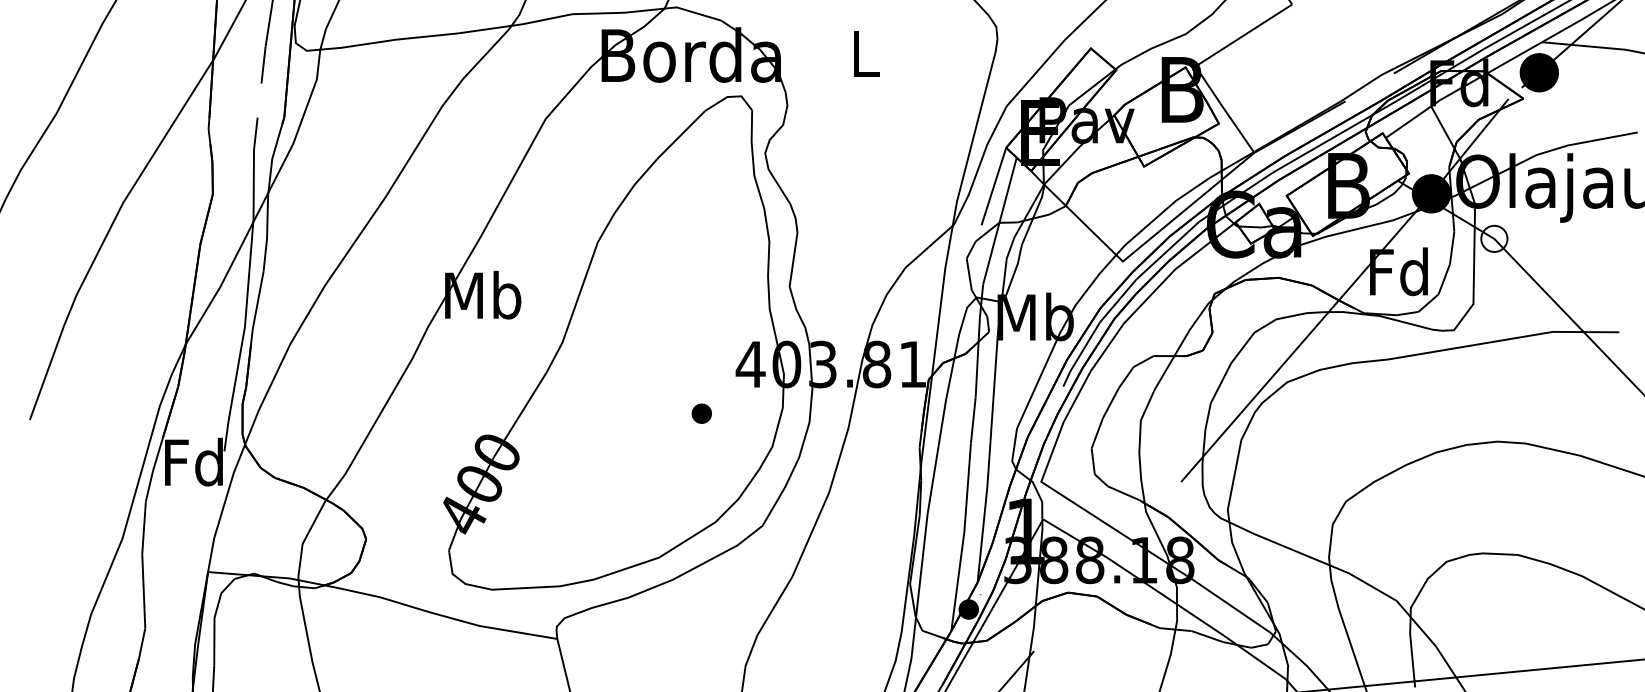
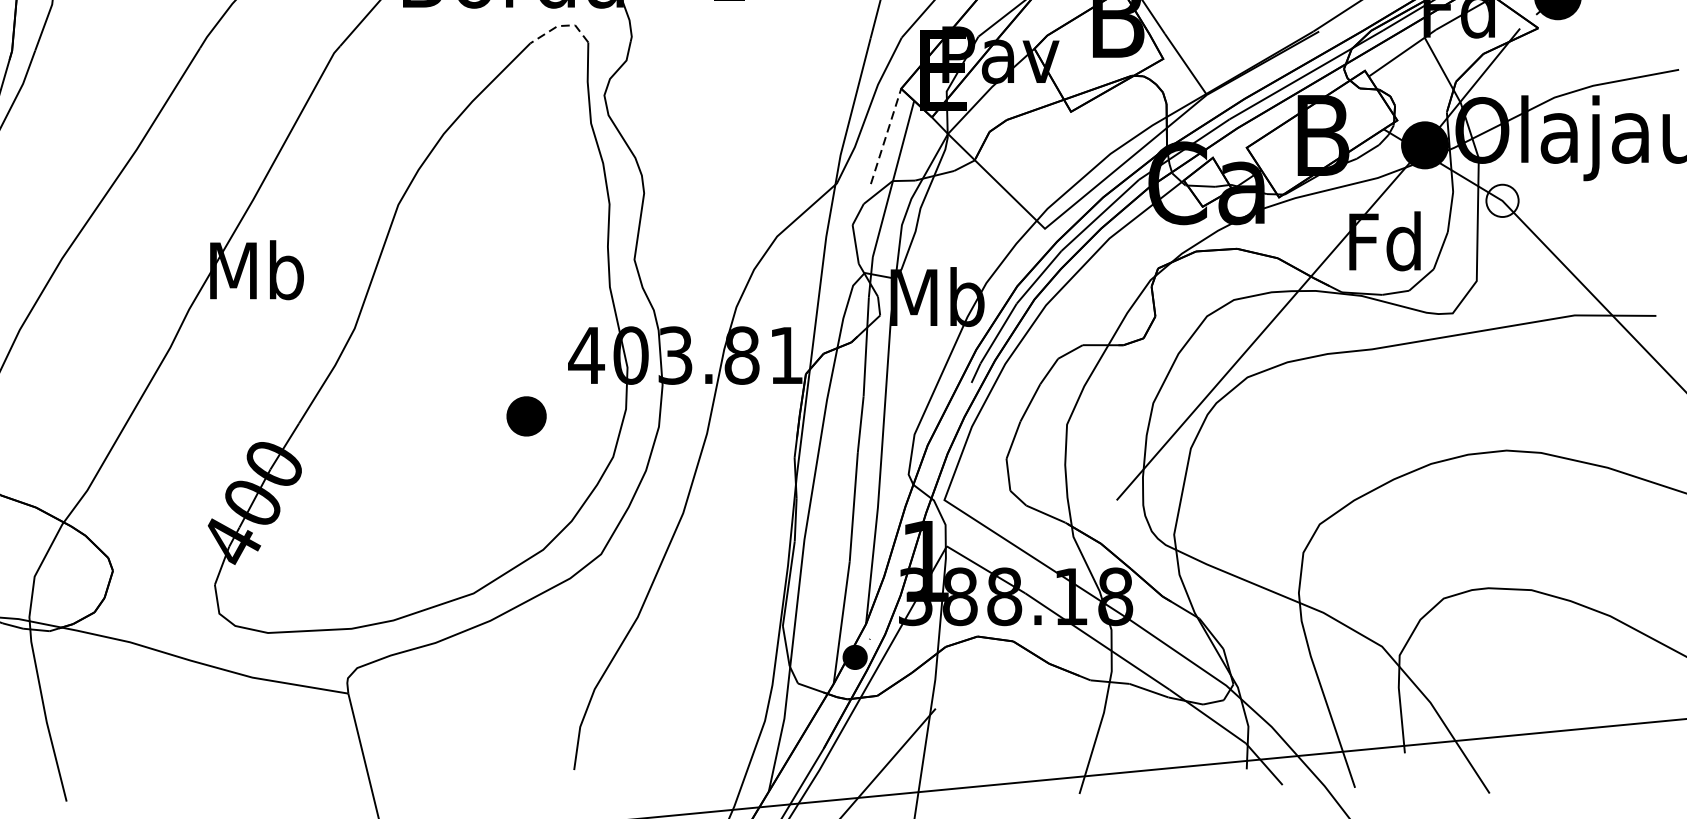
line: (730, 96) -> (561, 25), solid -> dashed
line: (993, 186) -> (885, 136), solid -> dashed
part: (701, 413) -> (525, 415), size x1.6

